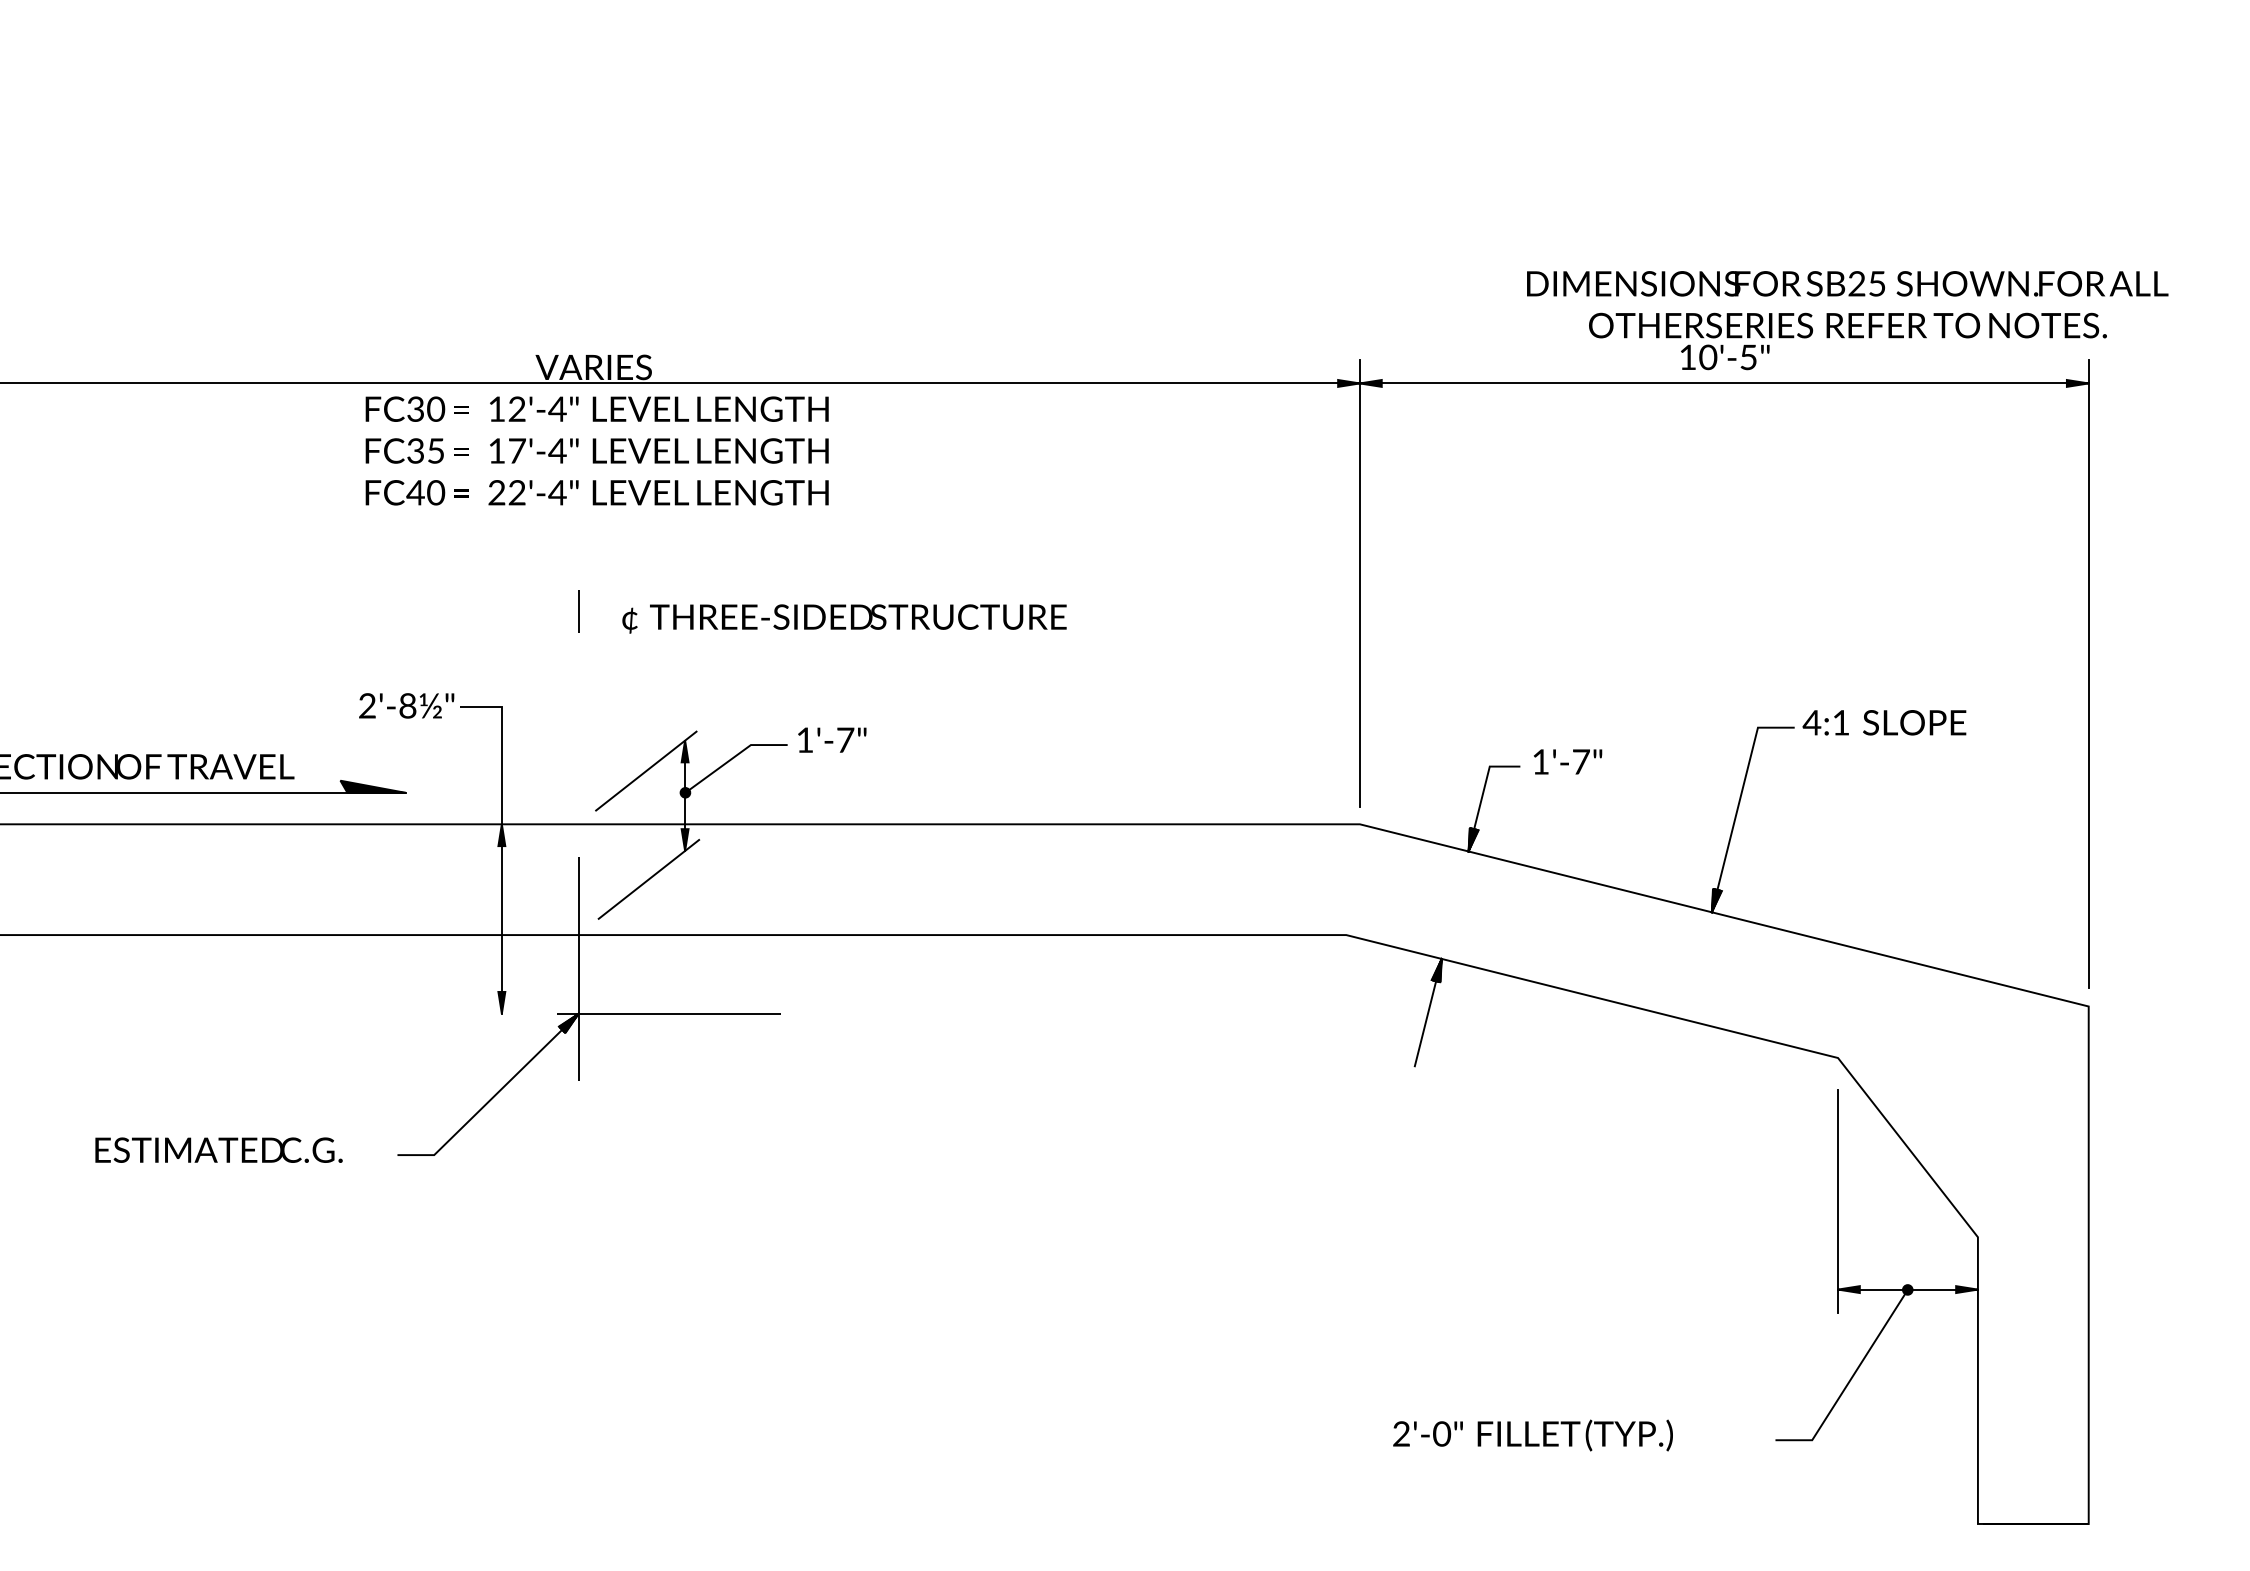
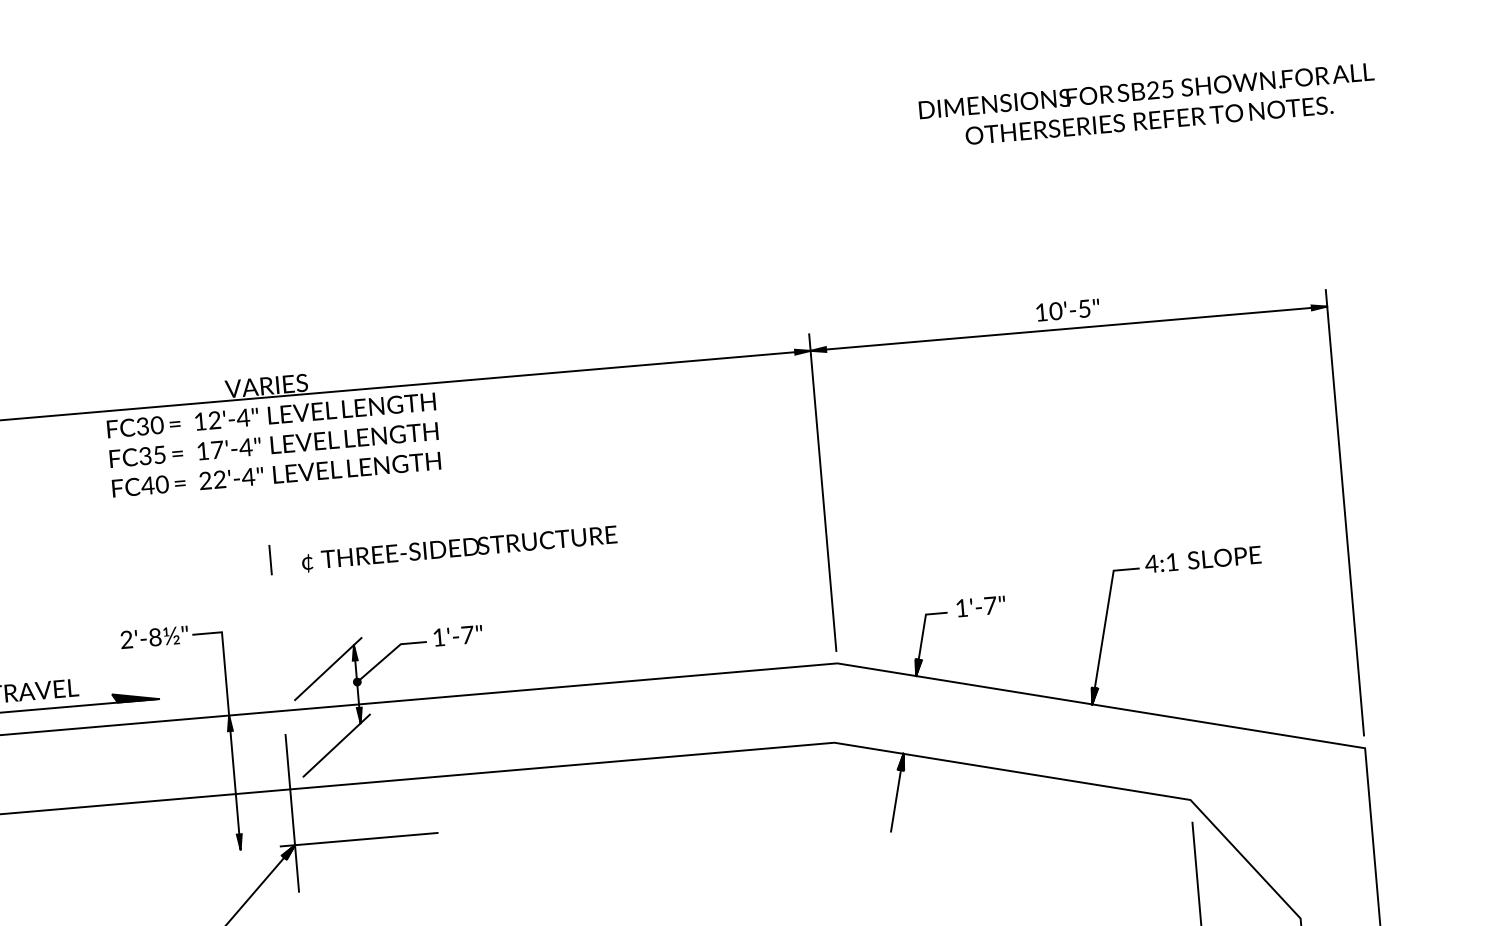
text: (1847, 304) -> (1147, 105), moved

